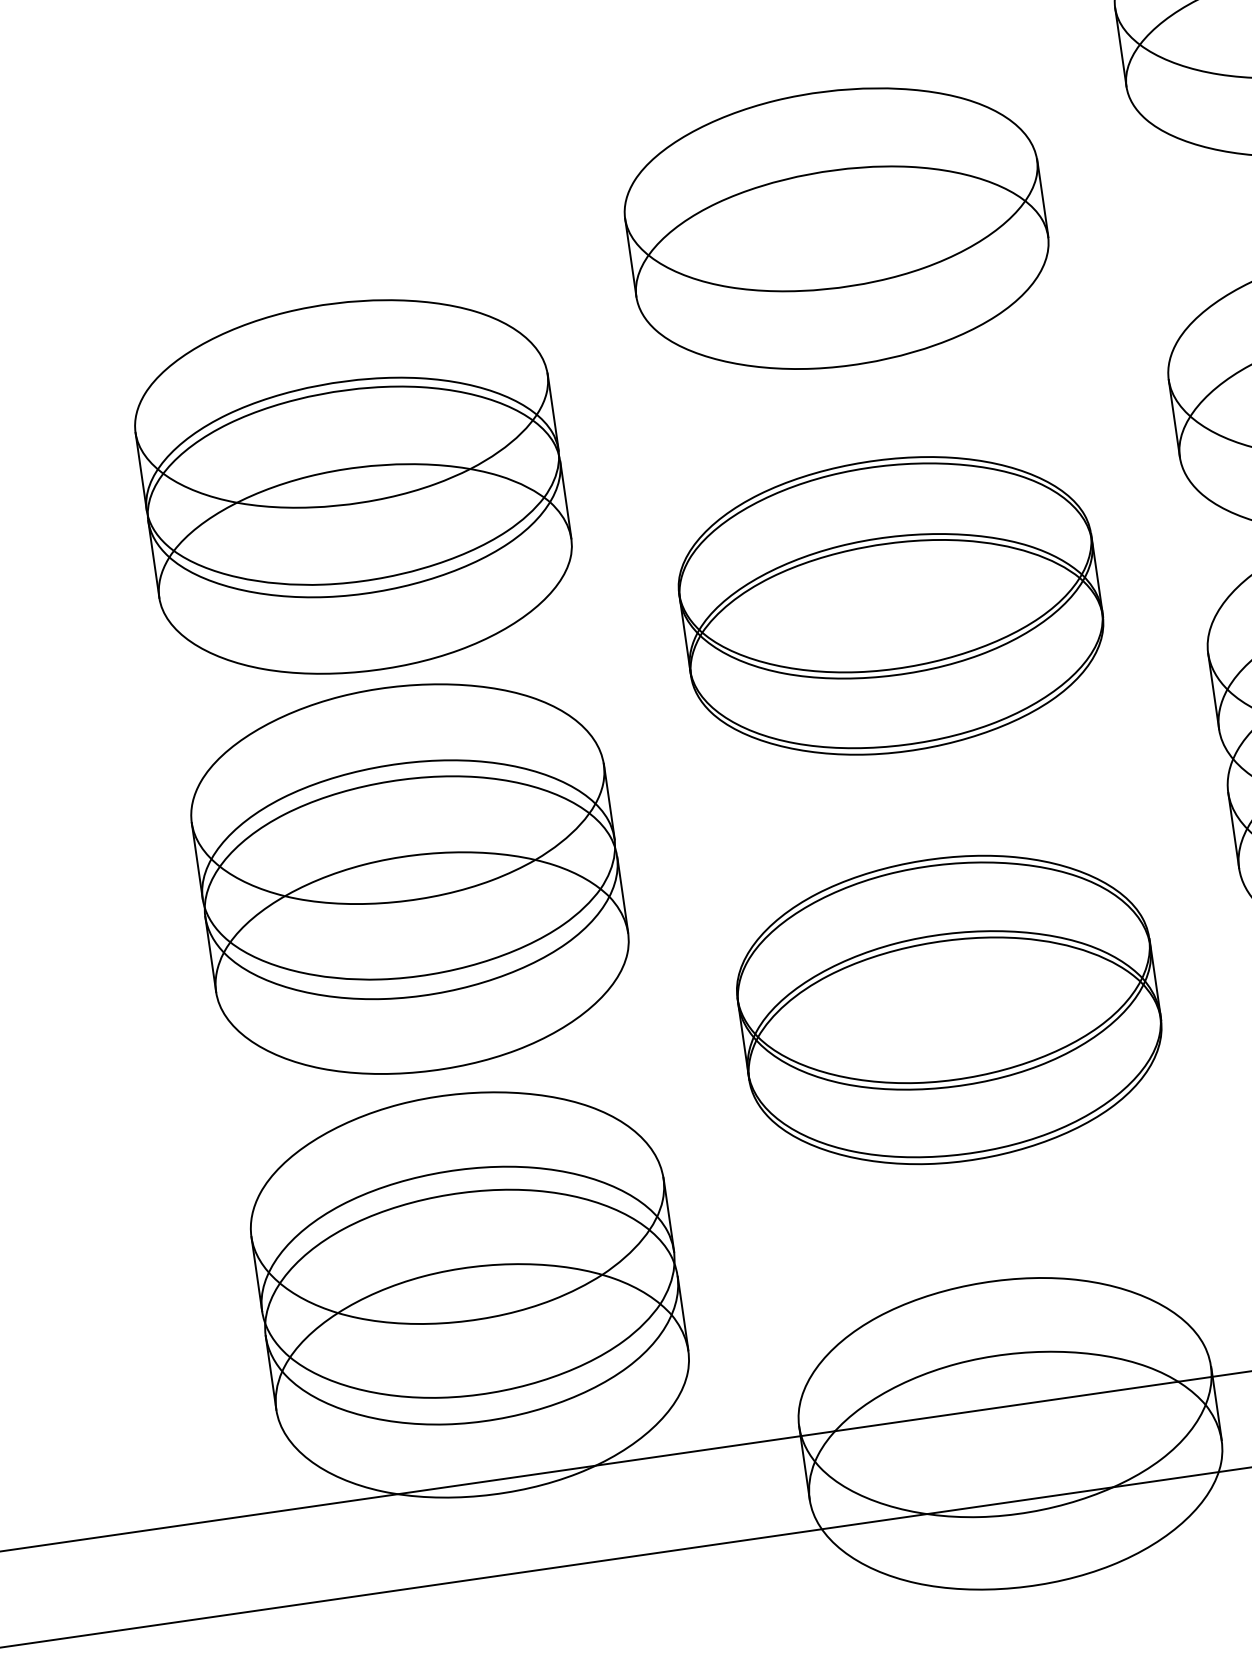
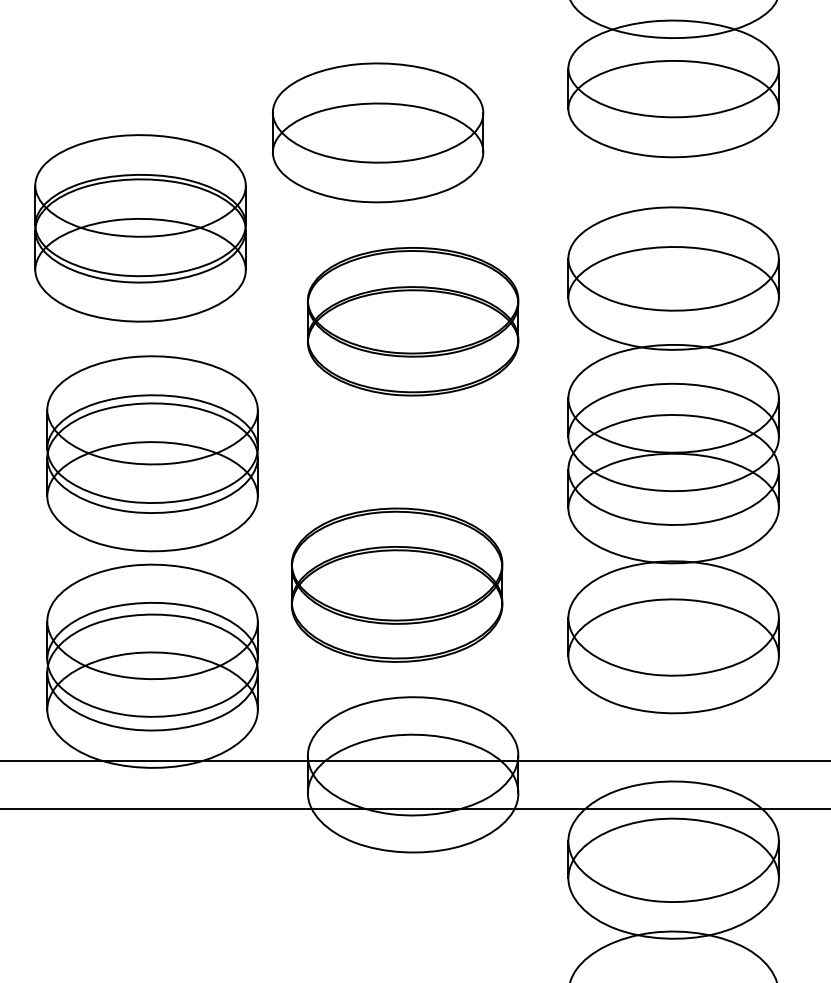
part: (837, 227) -> (378, 132), moved
part: (353, 487) -> (140, 228), moved
part: (891, 605) -> (413, 321), moved
part: (949, 1008) -> (397, 584), moved

